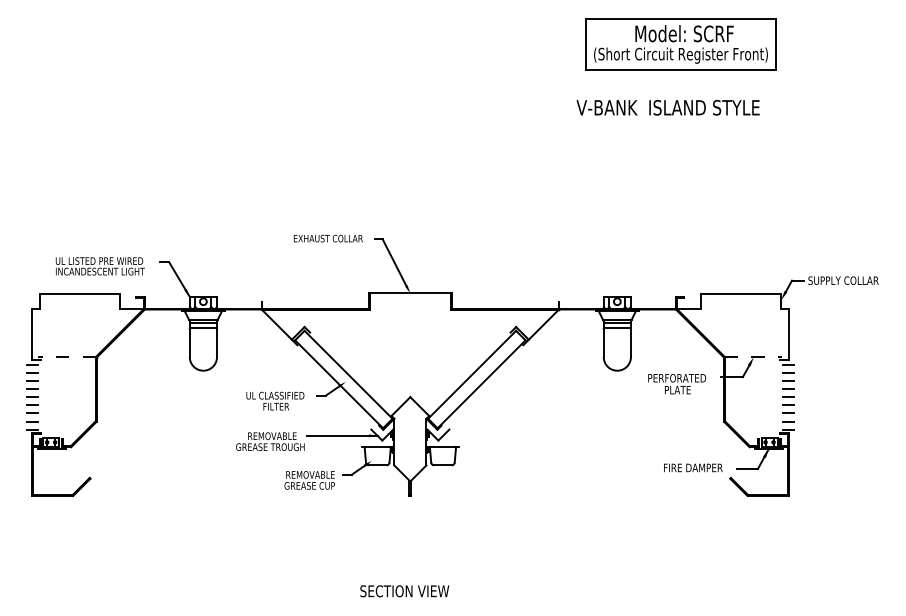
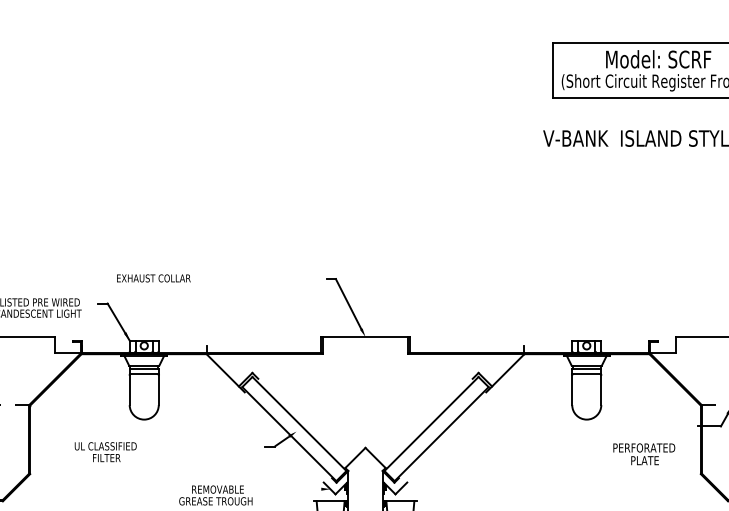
text: (328, 238) -> (153, 278), moved
text: (677, 384) -> (644, 454), moved
text: (275, 400) -> (105, 451), moved
line: (342, 435) -> (292, 488), removed

